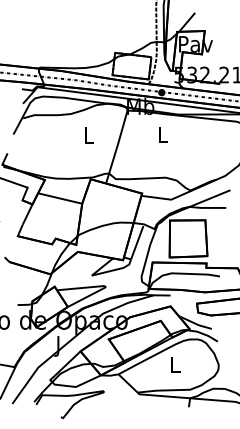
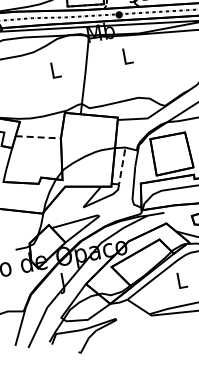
line: (60, 198) -> (38, 137), solid -> dashed
line: (137, 243) -> (122, 167), solid -> dashed

